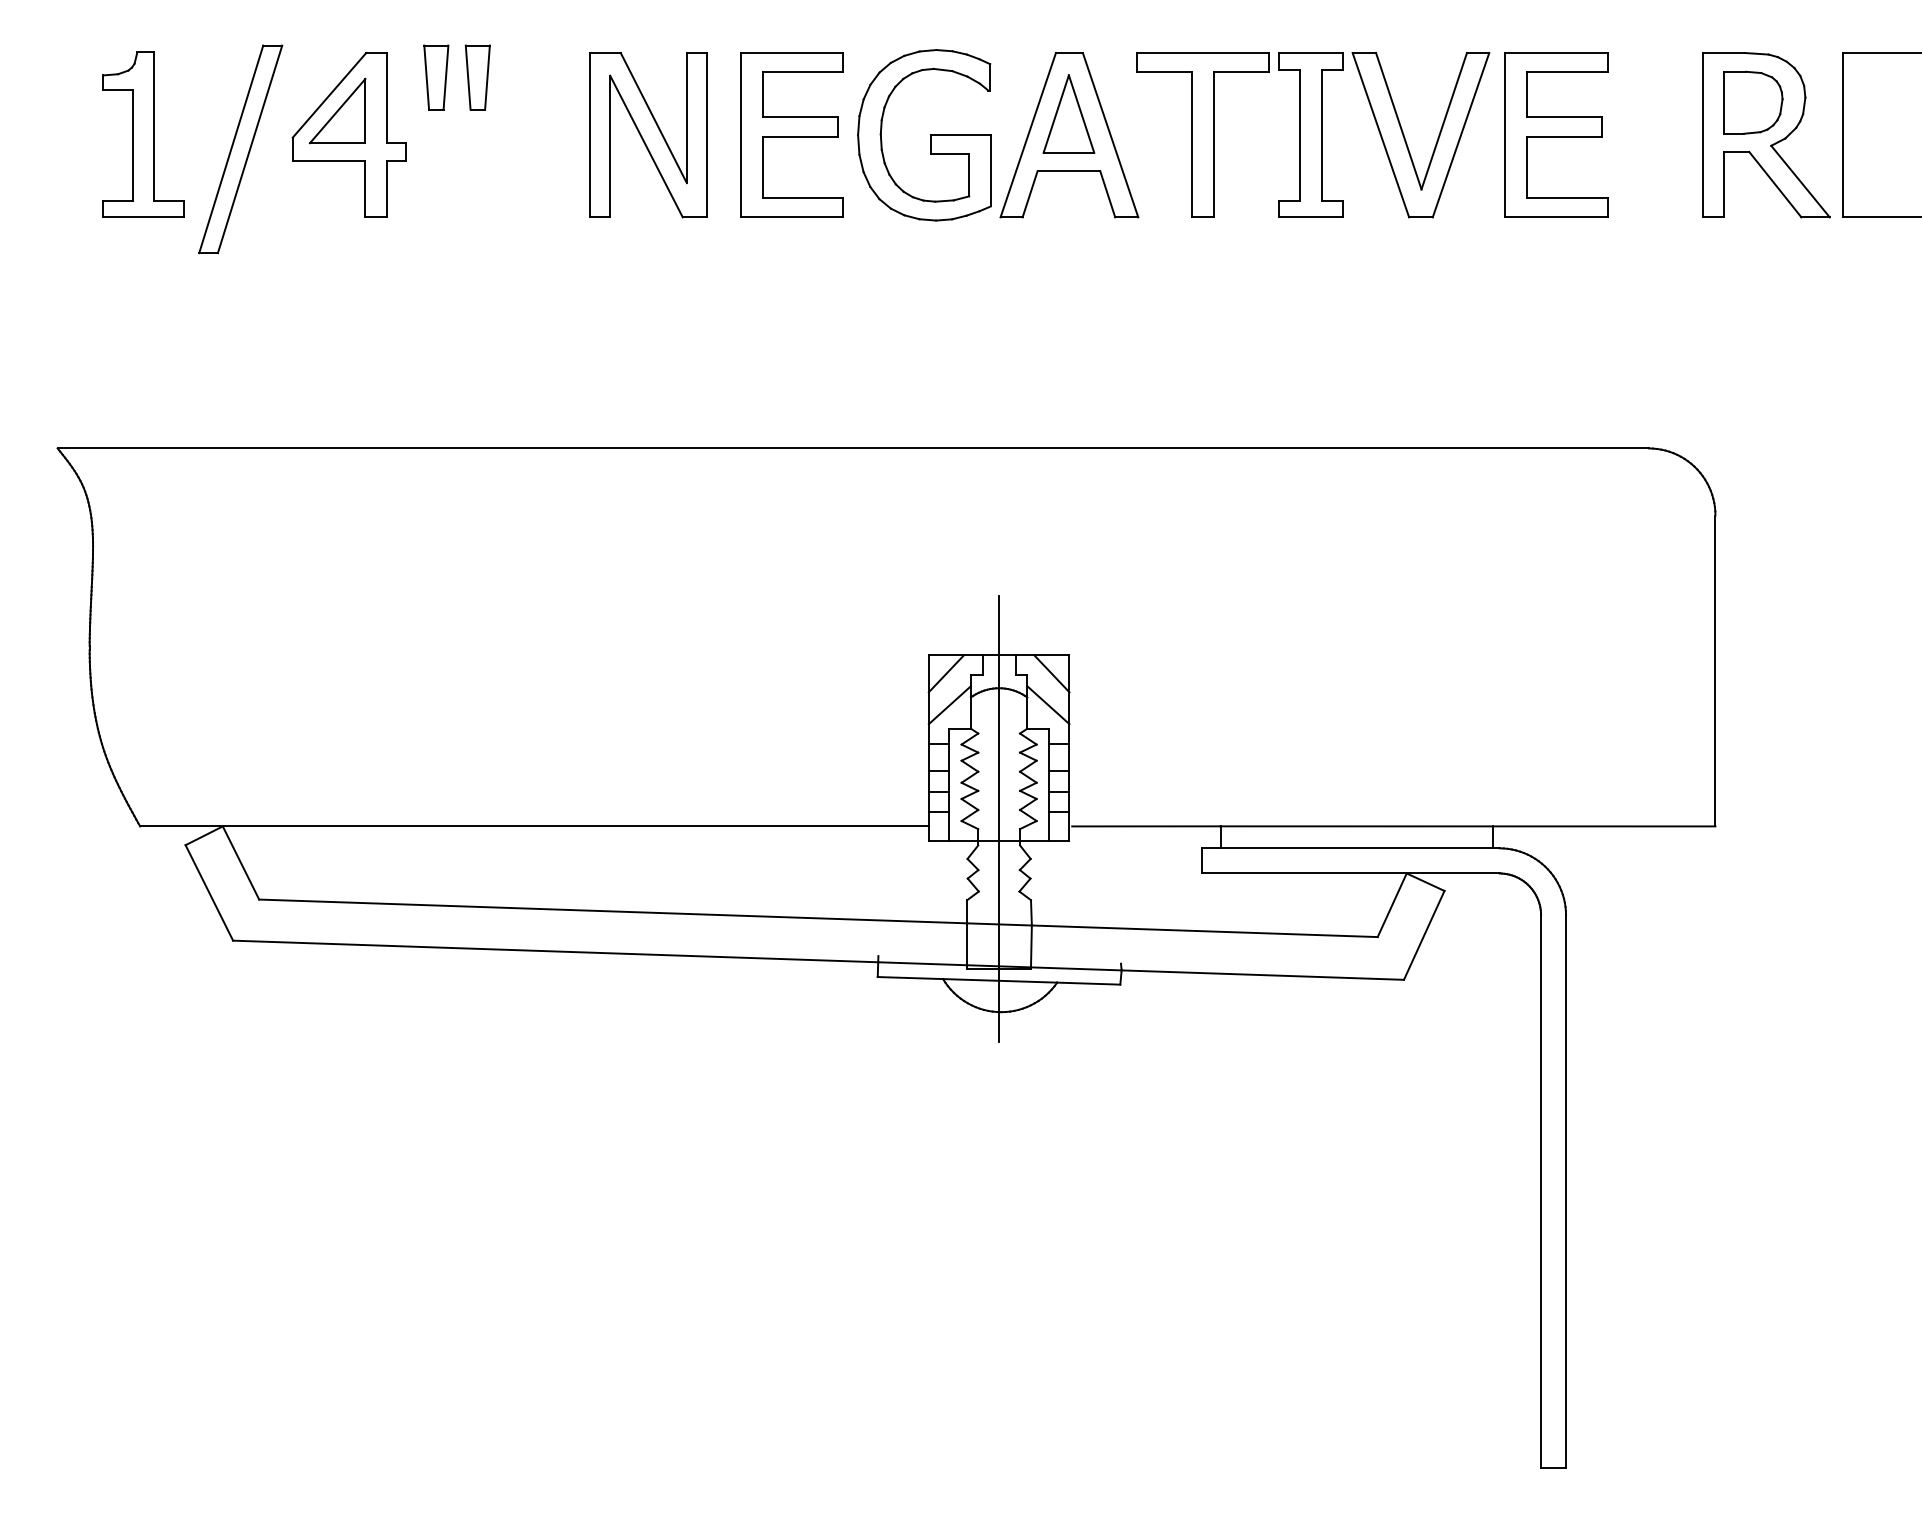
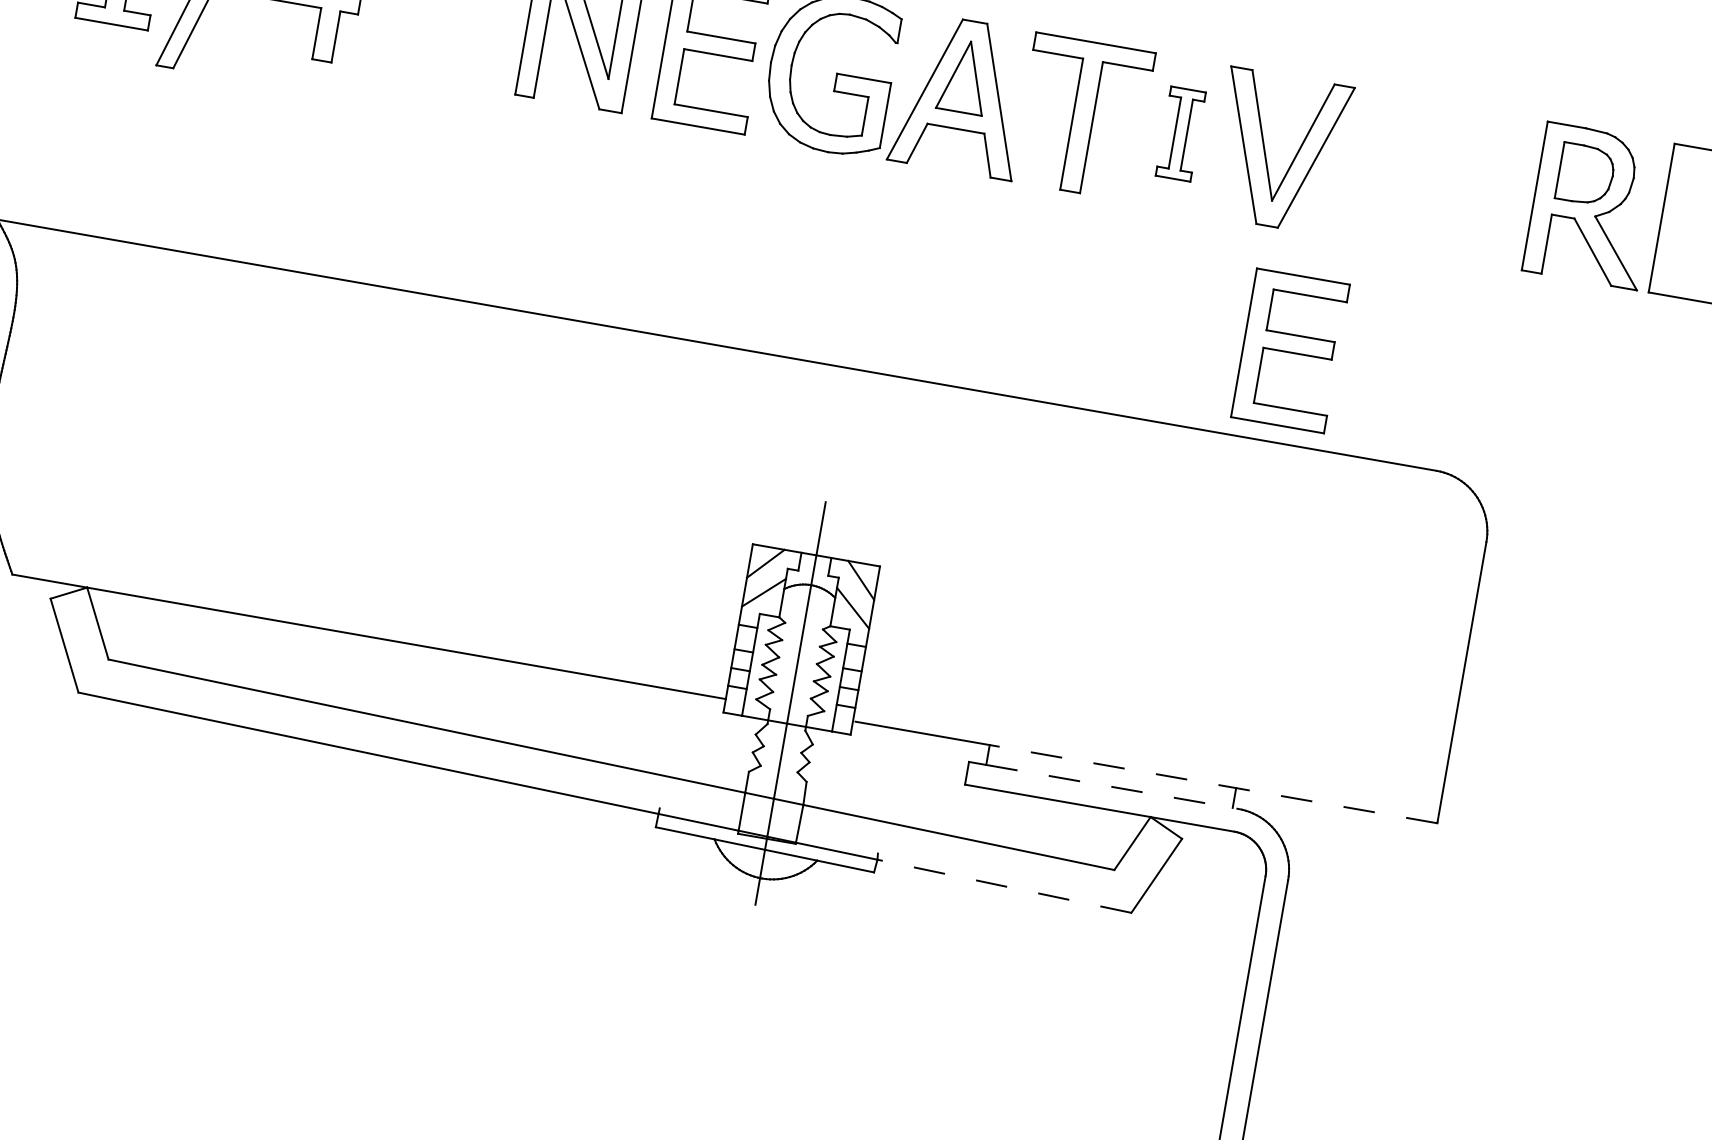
part: (1310, 134) -> (1180, 133), size x0.6
part: (1556, 134) -> (1290, 350), moved
line: (1467, 826) -> (1213, 784), solid -> dashed
line: (1360, 848) -> (1112, 787), solid -> dashed
line: (1262, 975) -> (1004, 886), solid -> dashed

